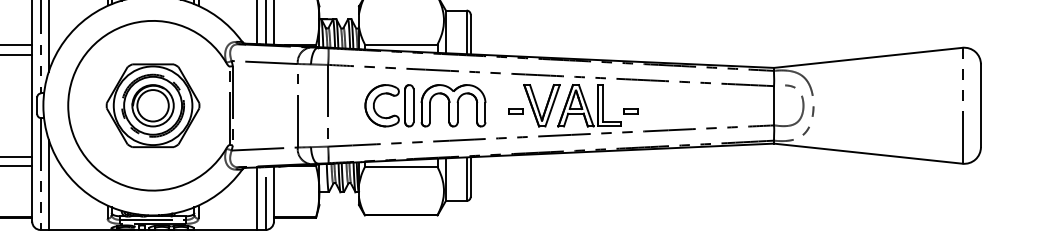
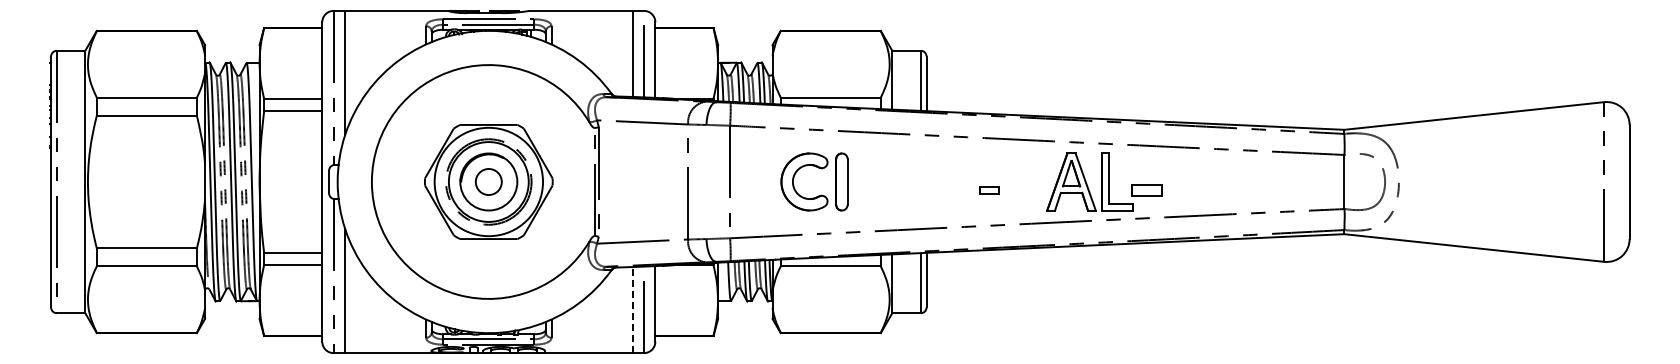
circle: (152, 105) -> (488, 181), size x0.6
part: (453, 105) -> (902, 181), removed
part: (541, 105) -> (1024, 181), removed
part: (631, 111) -> (1147, 190), size x1.6
line: (257, 198) -> (632, 309), solid -> dashed

